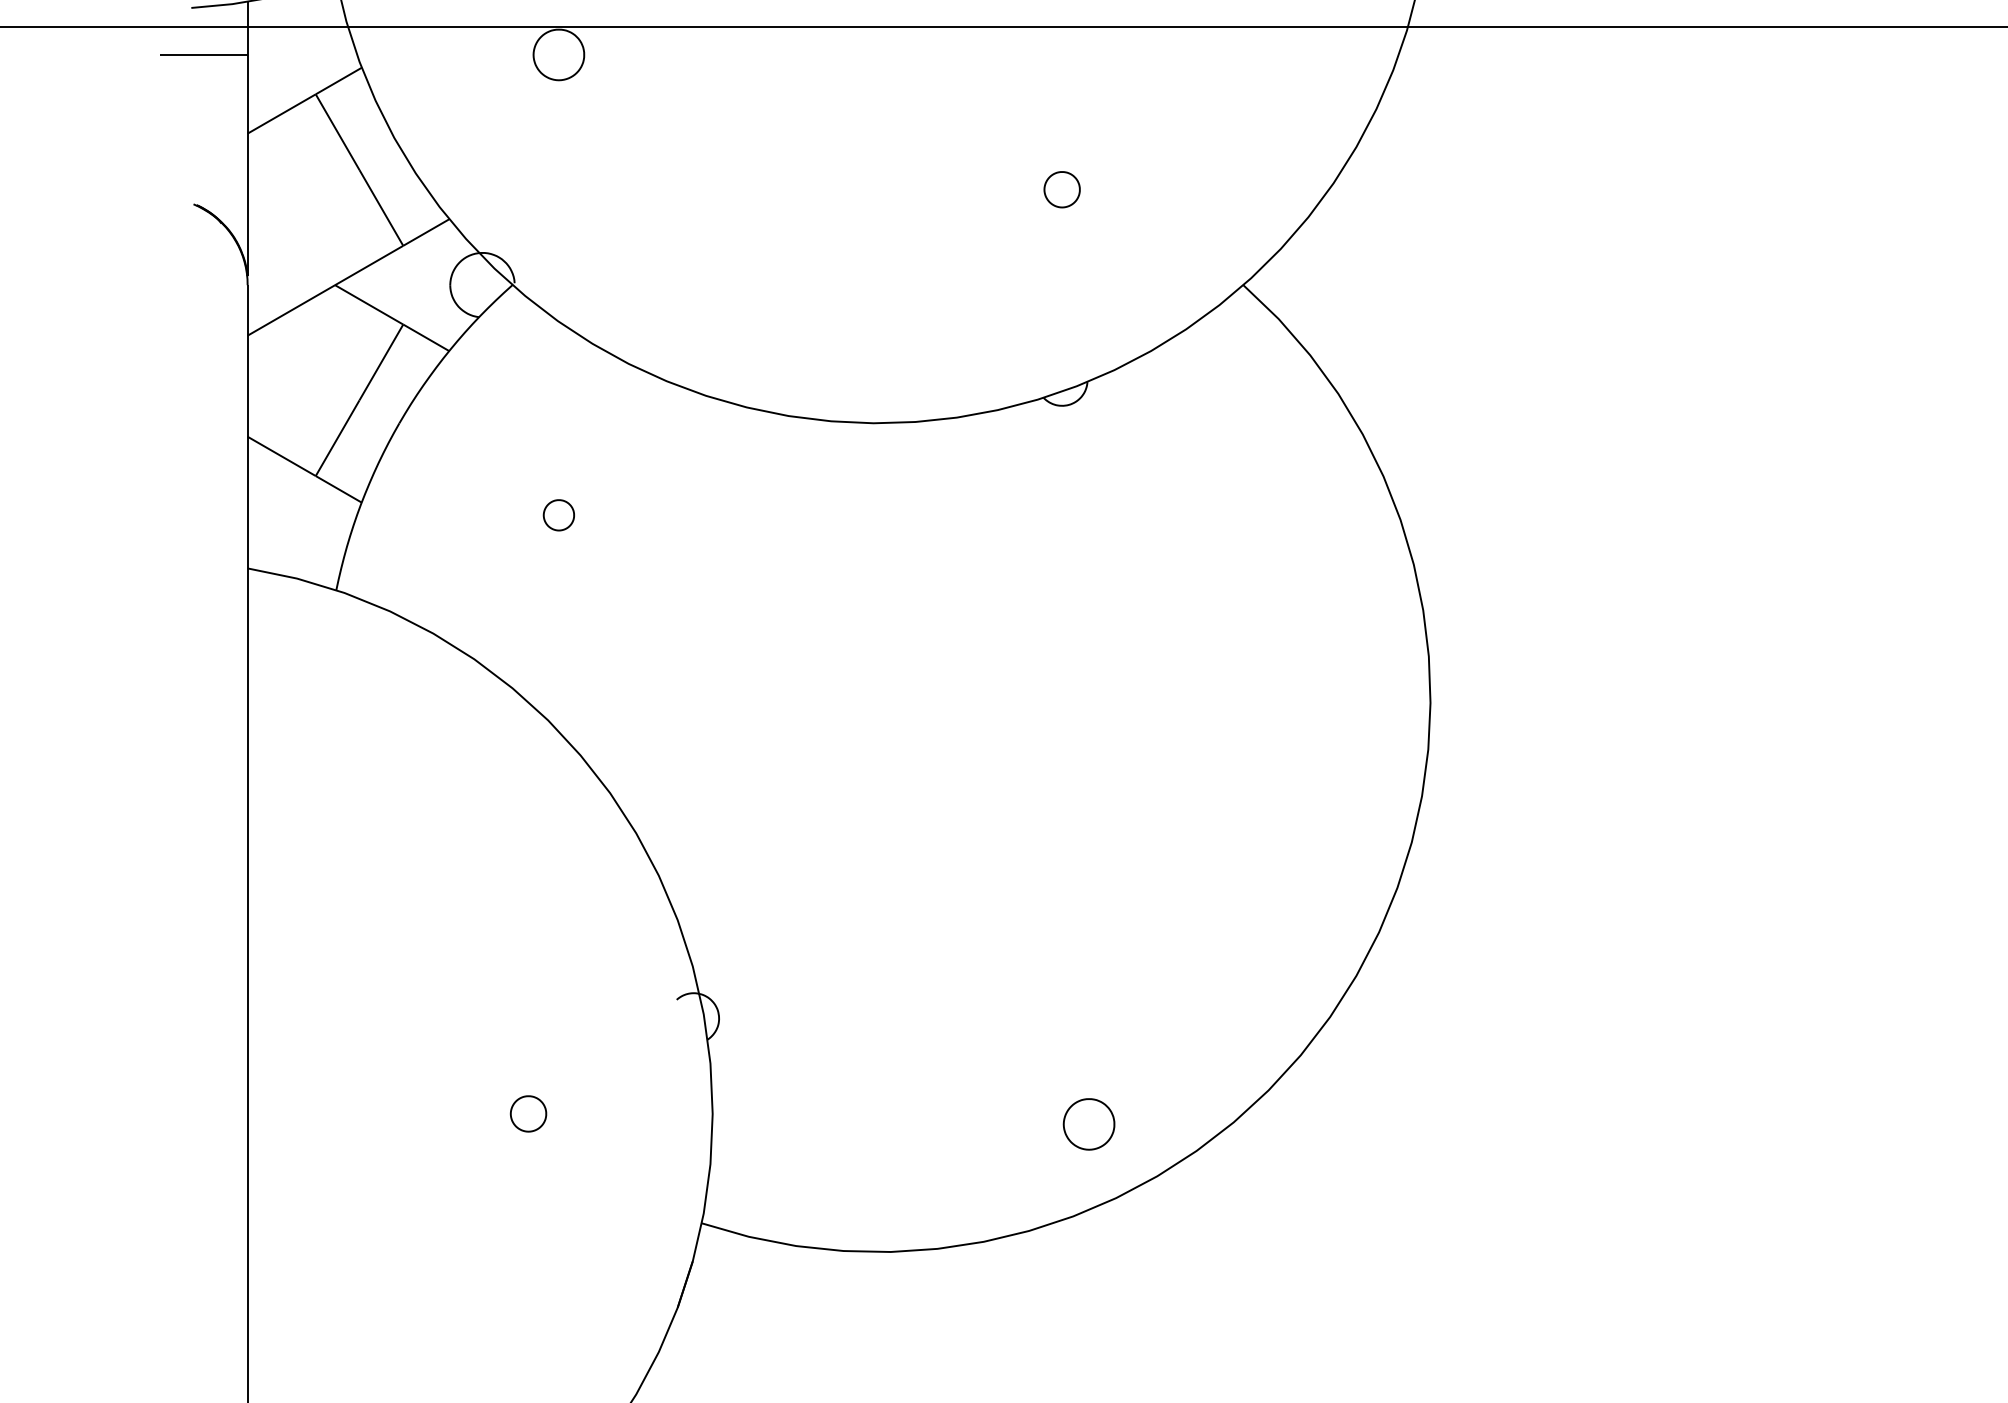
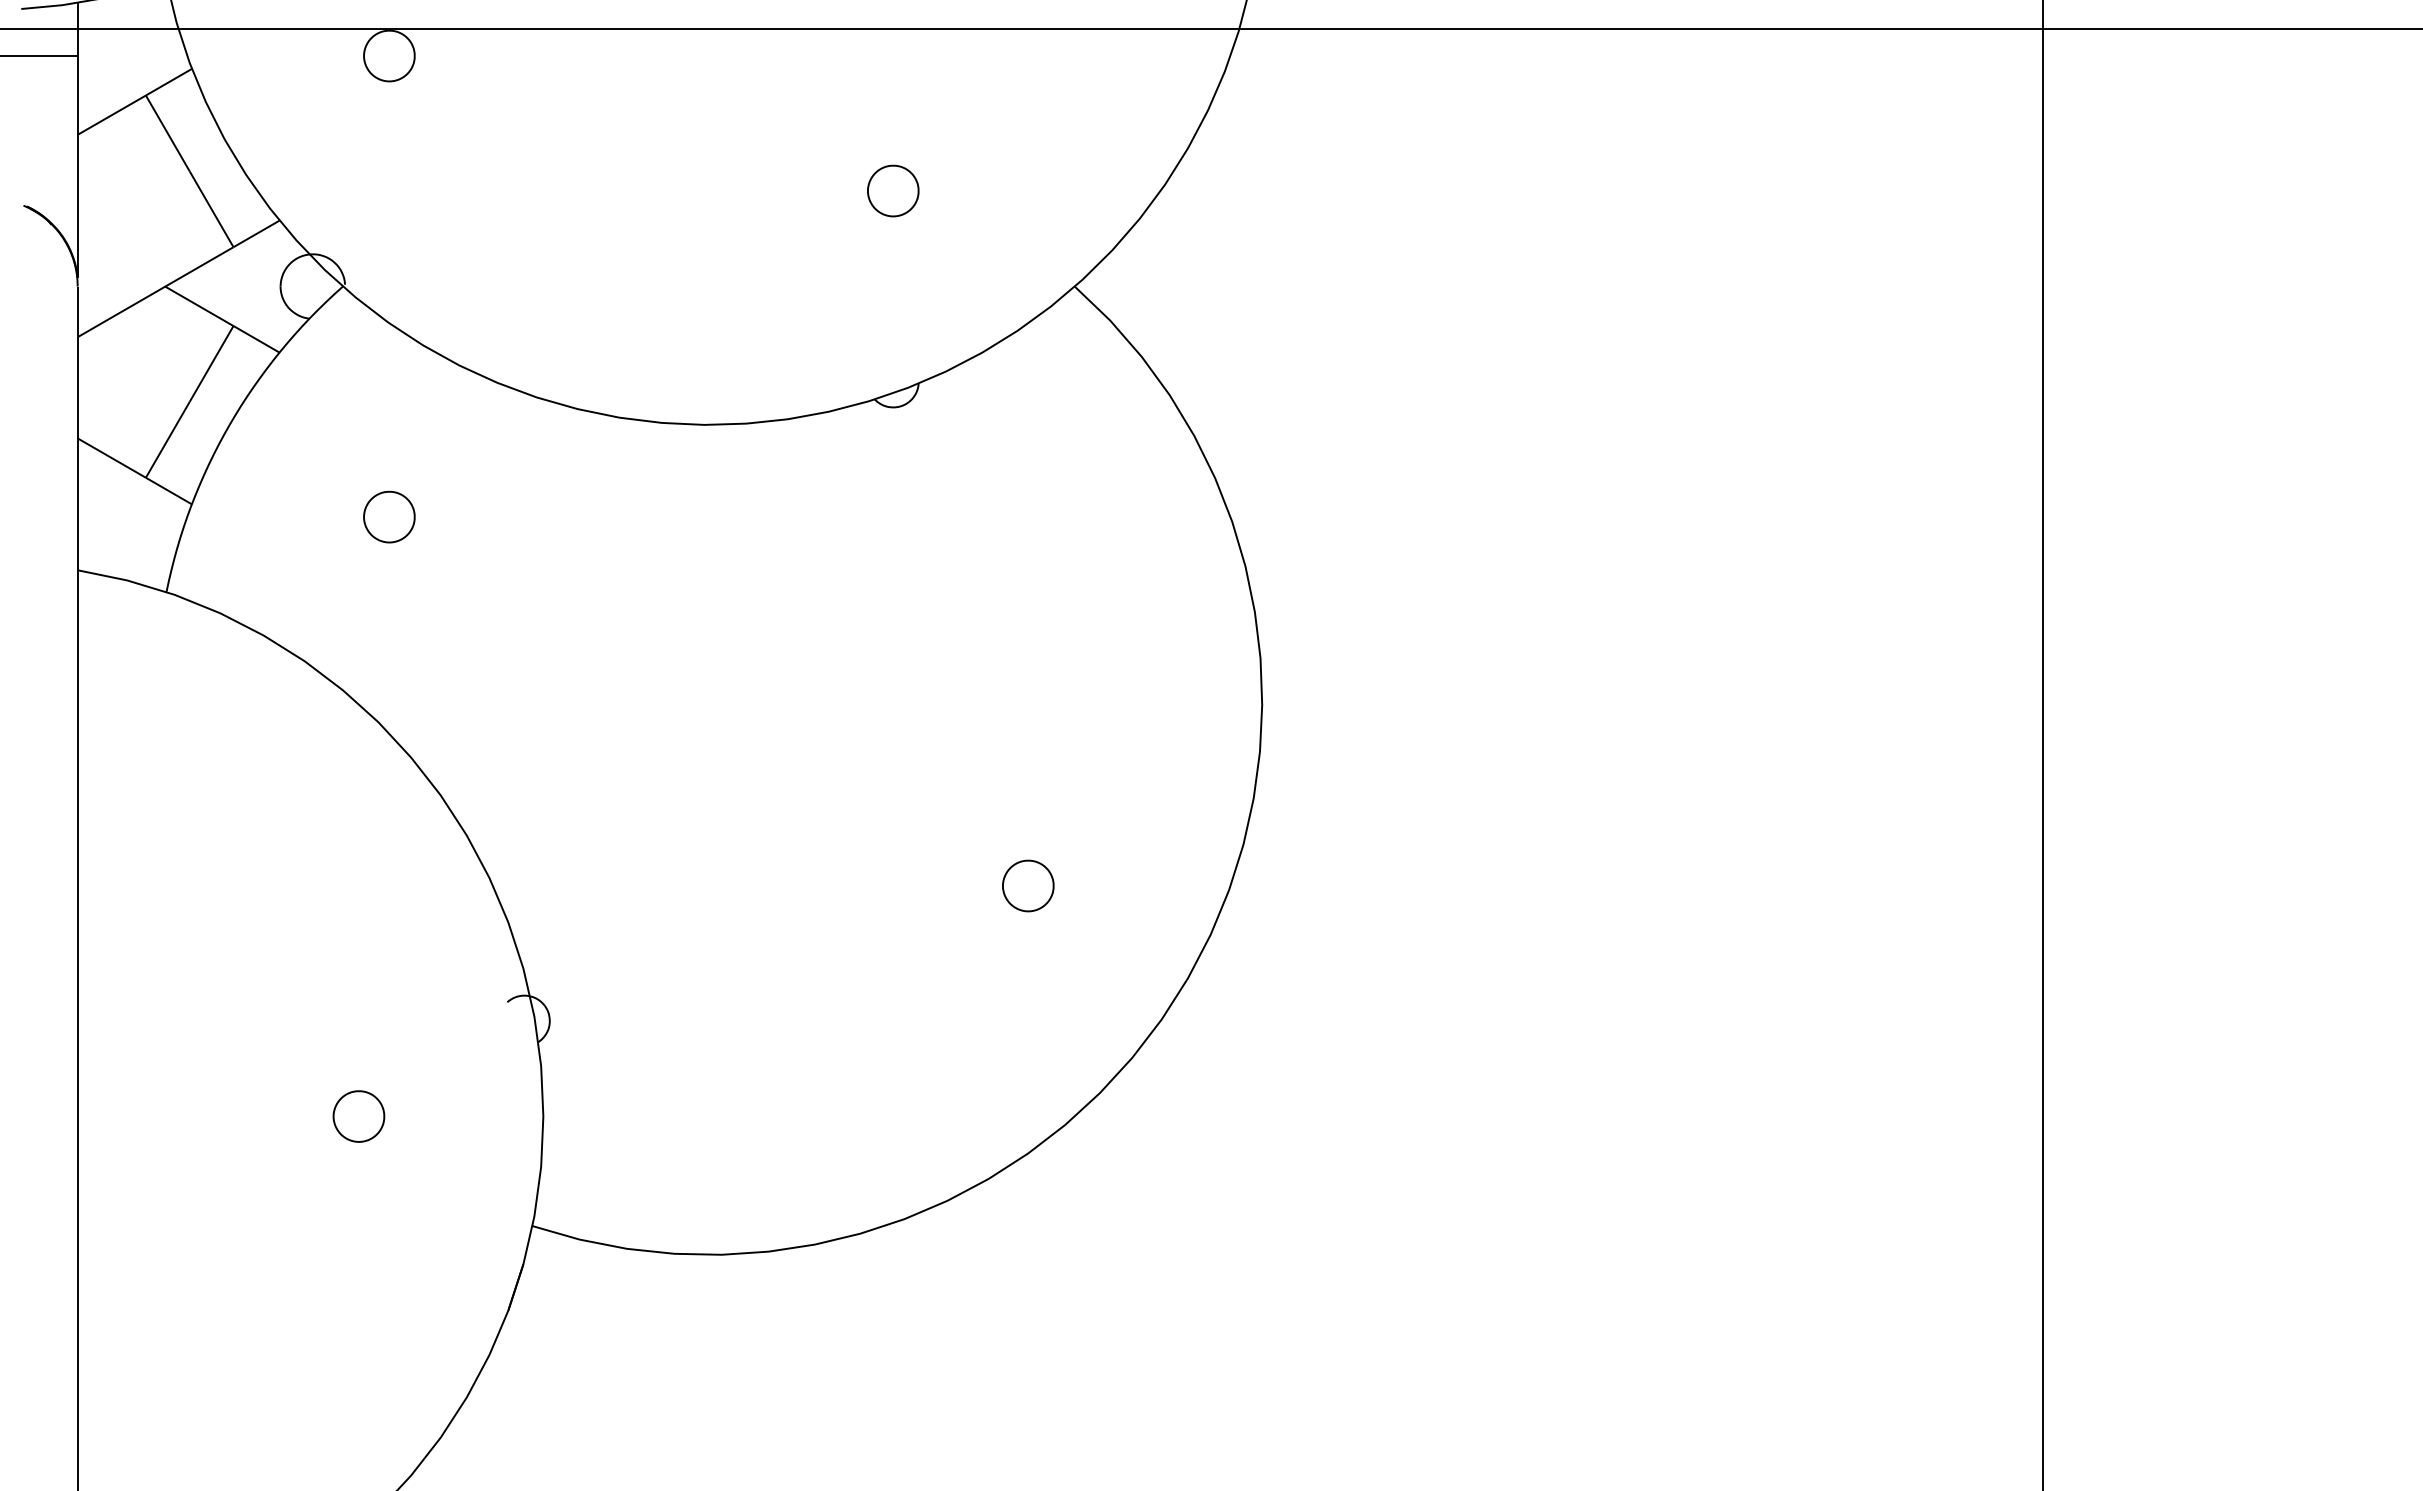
part: (1062, 189) -> (893, 190), size x1.43
part: (559, 514) -> (389, 516), size x1.67
part: (528, 1113) -> (358, 1116), size x1.43
part: (1089, 1123) -> (1028, 885), moved

